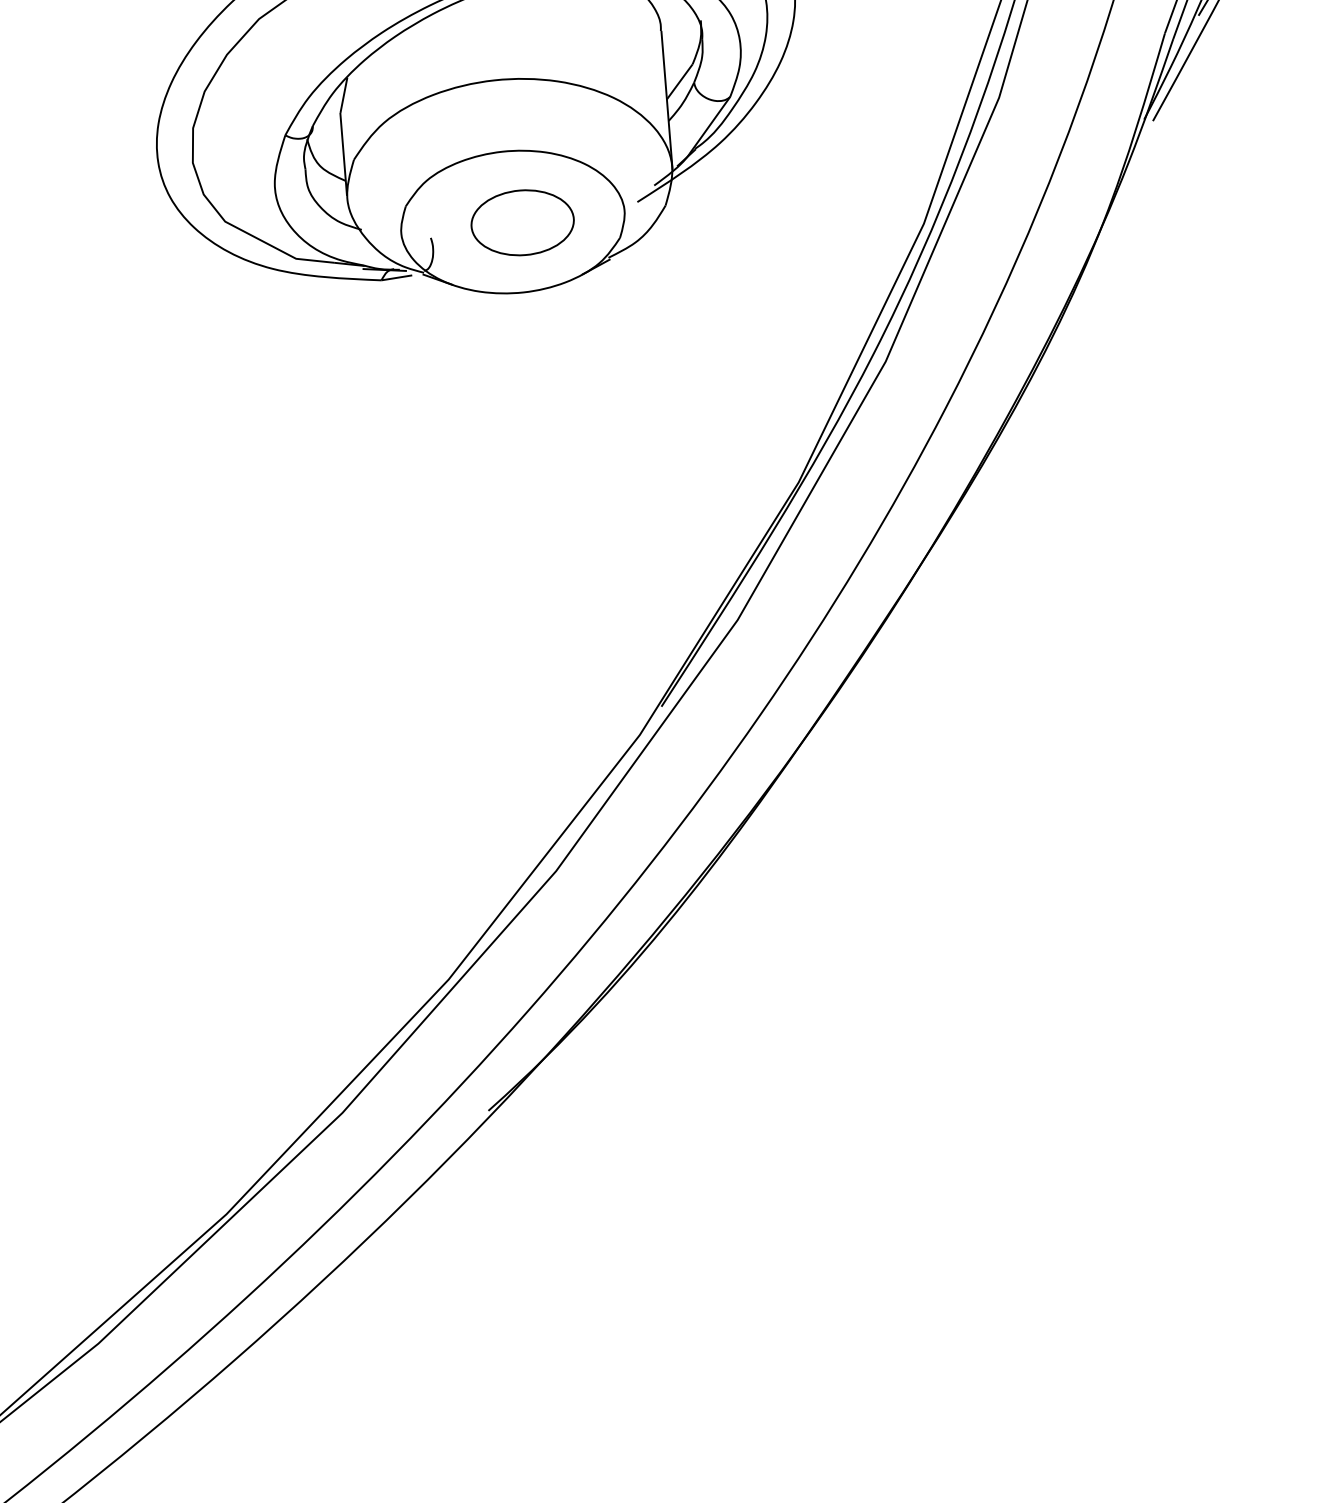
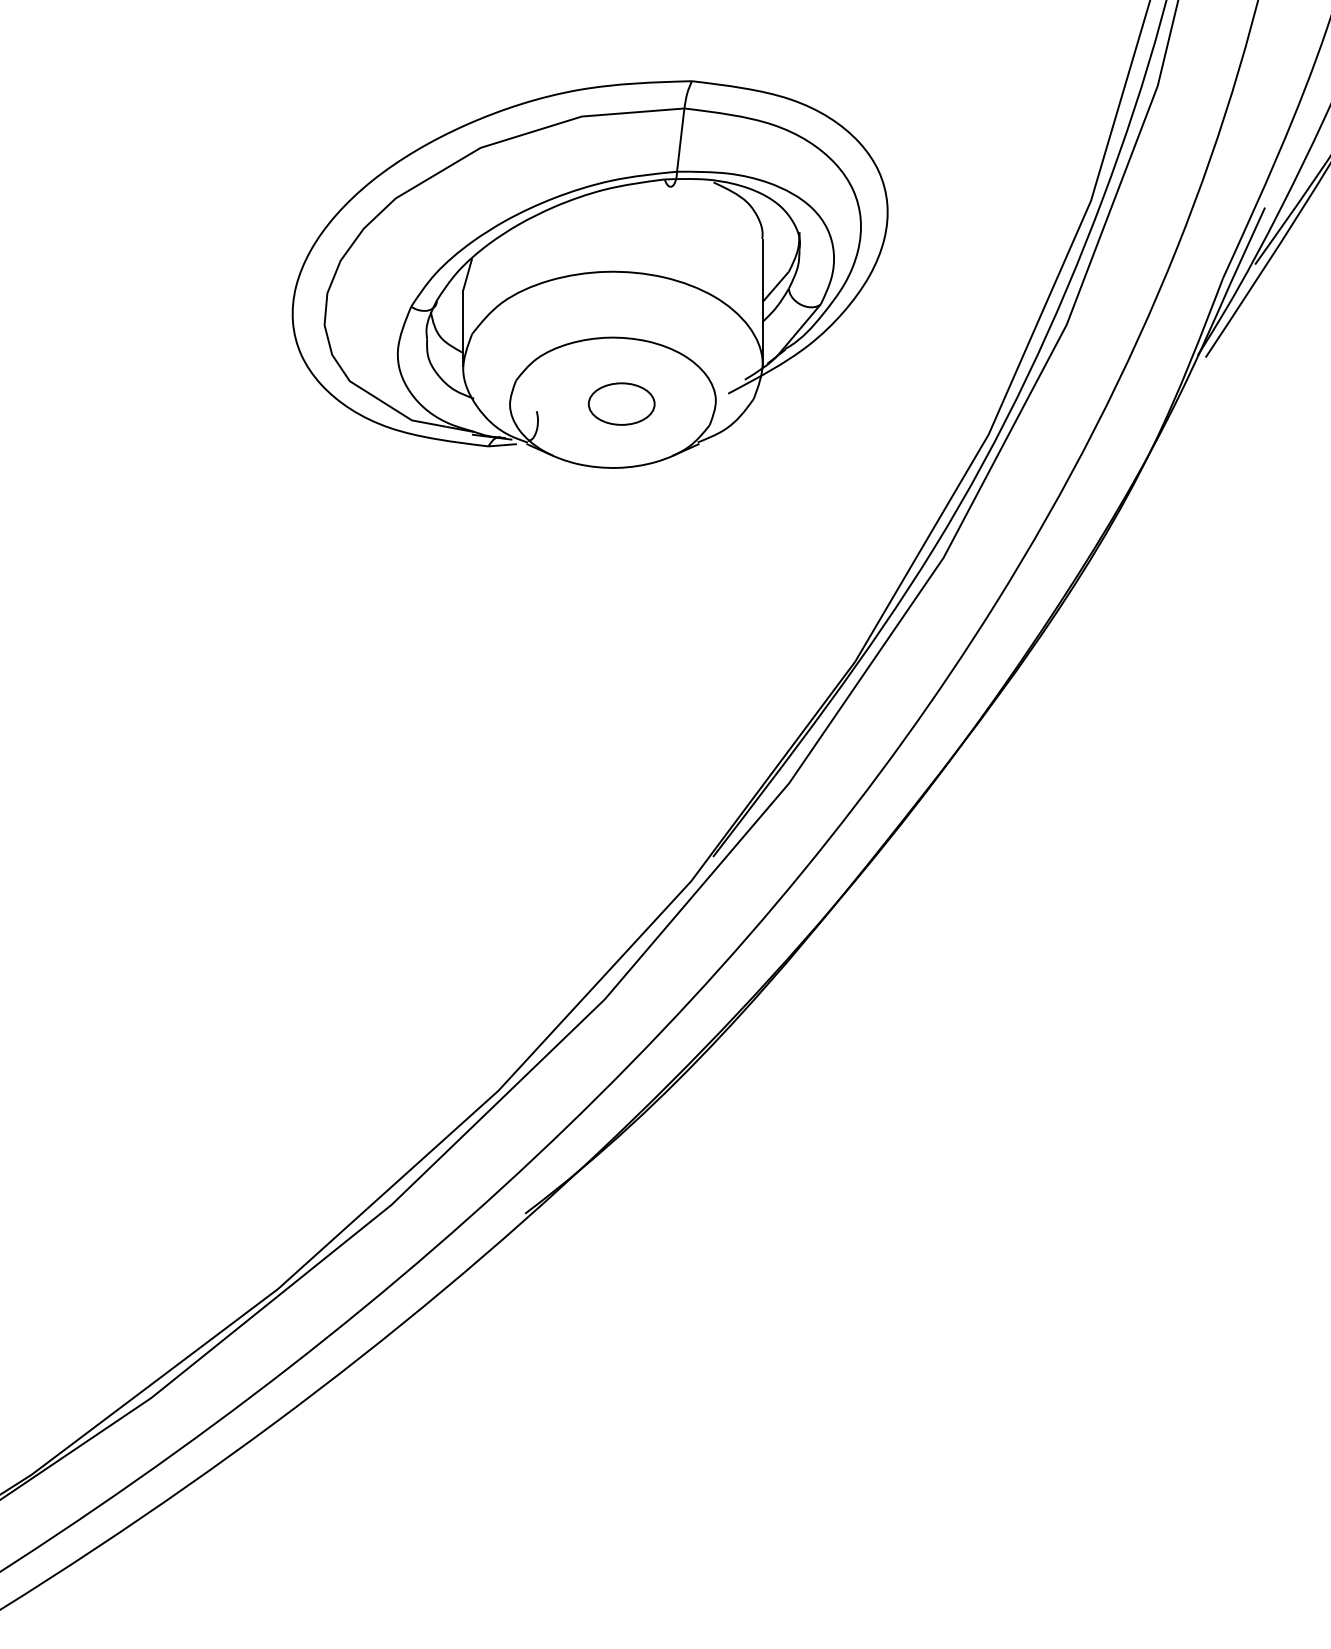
part: (522, 222) -> (621, 403), size x0.7

